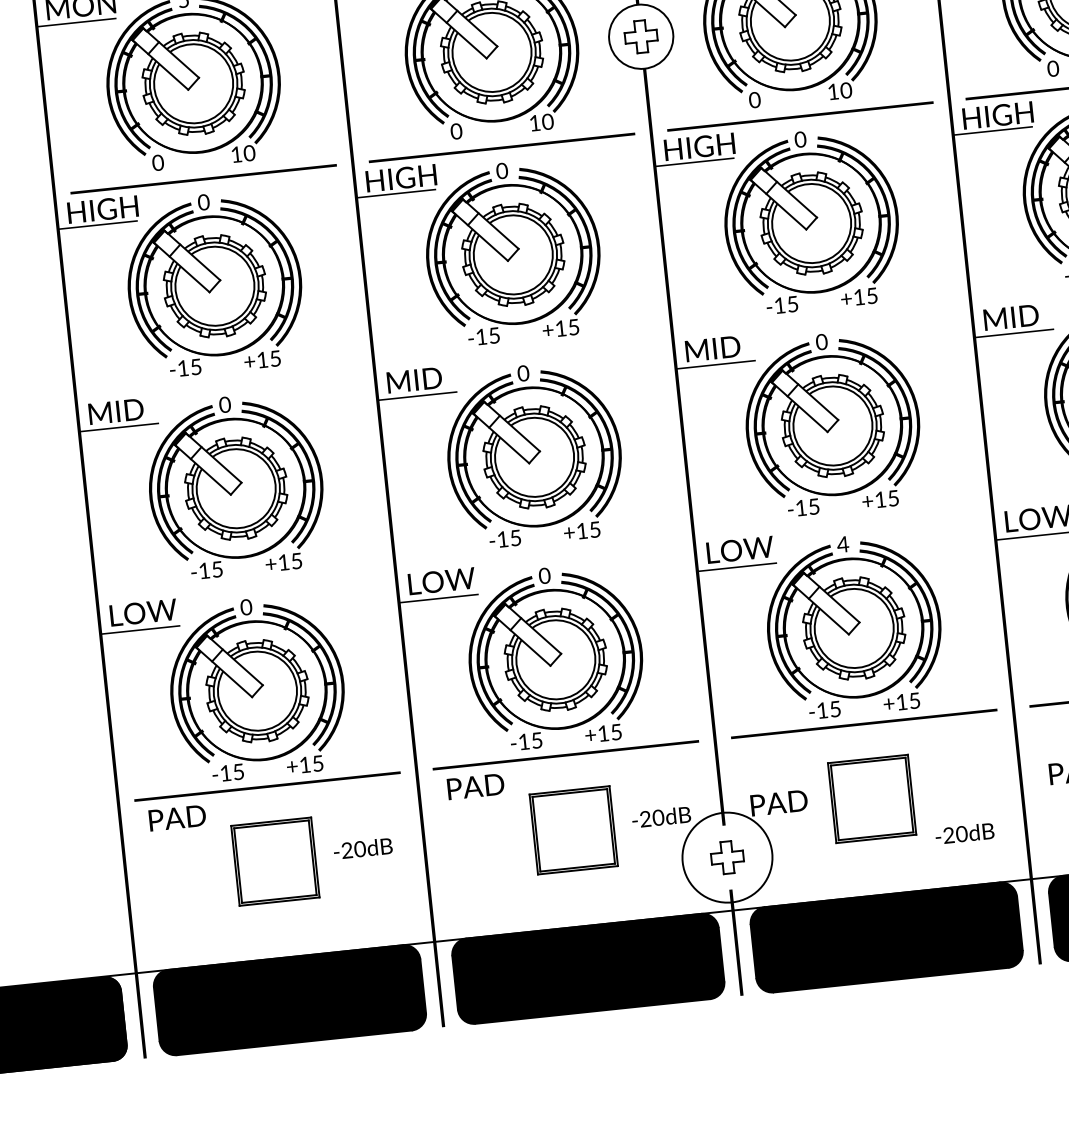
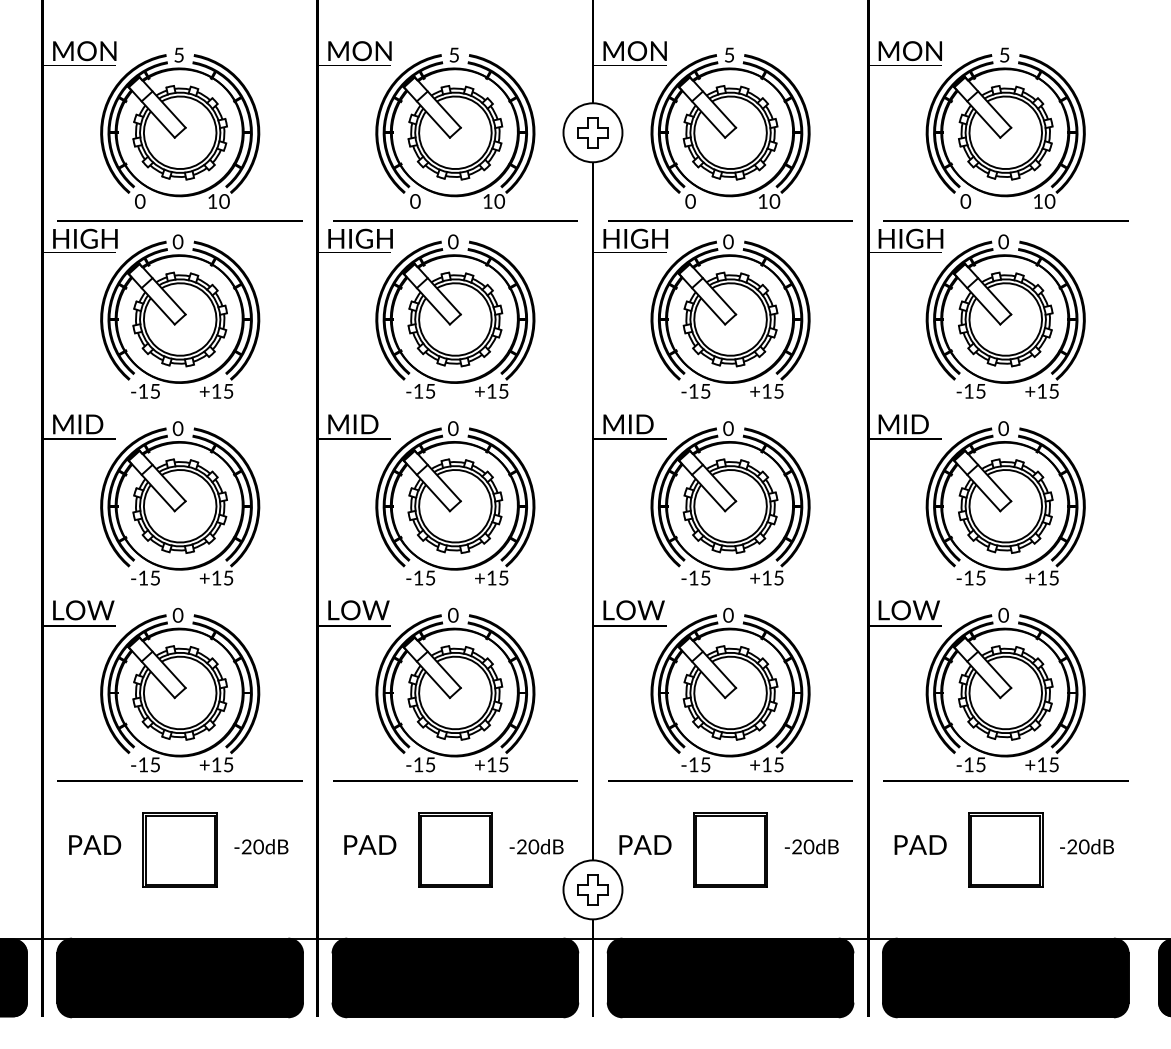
text: (841, 543) -> (727, 614), 4 -> 0
text: (476, 786) -> (370, 844), moved
text: (177, 817) -> (95, 844), moved
text: (964, 833) -> (811, 846), moved
circle: (726, 857) -> (592, 889), size x0.71

